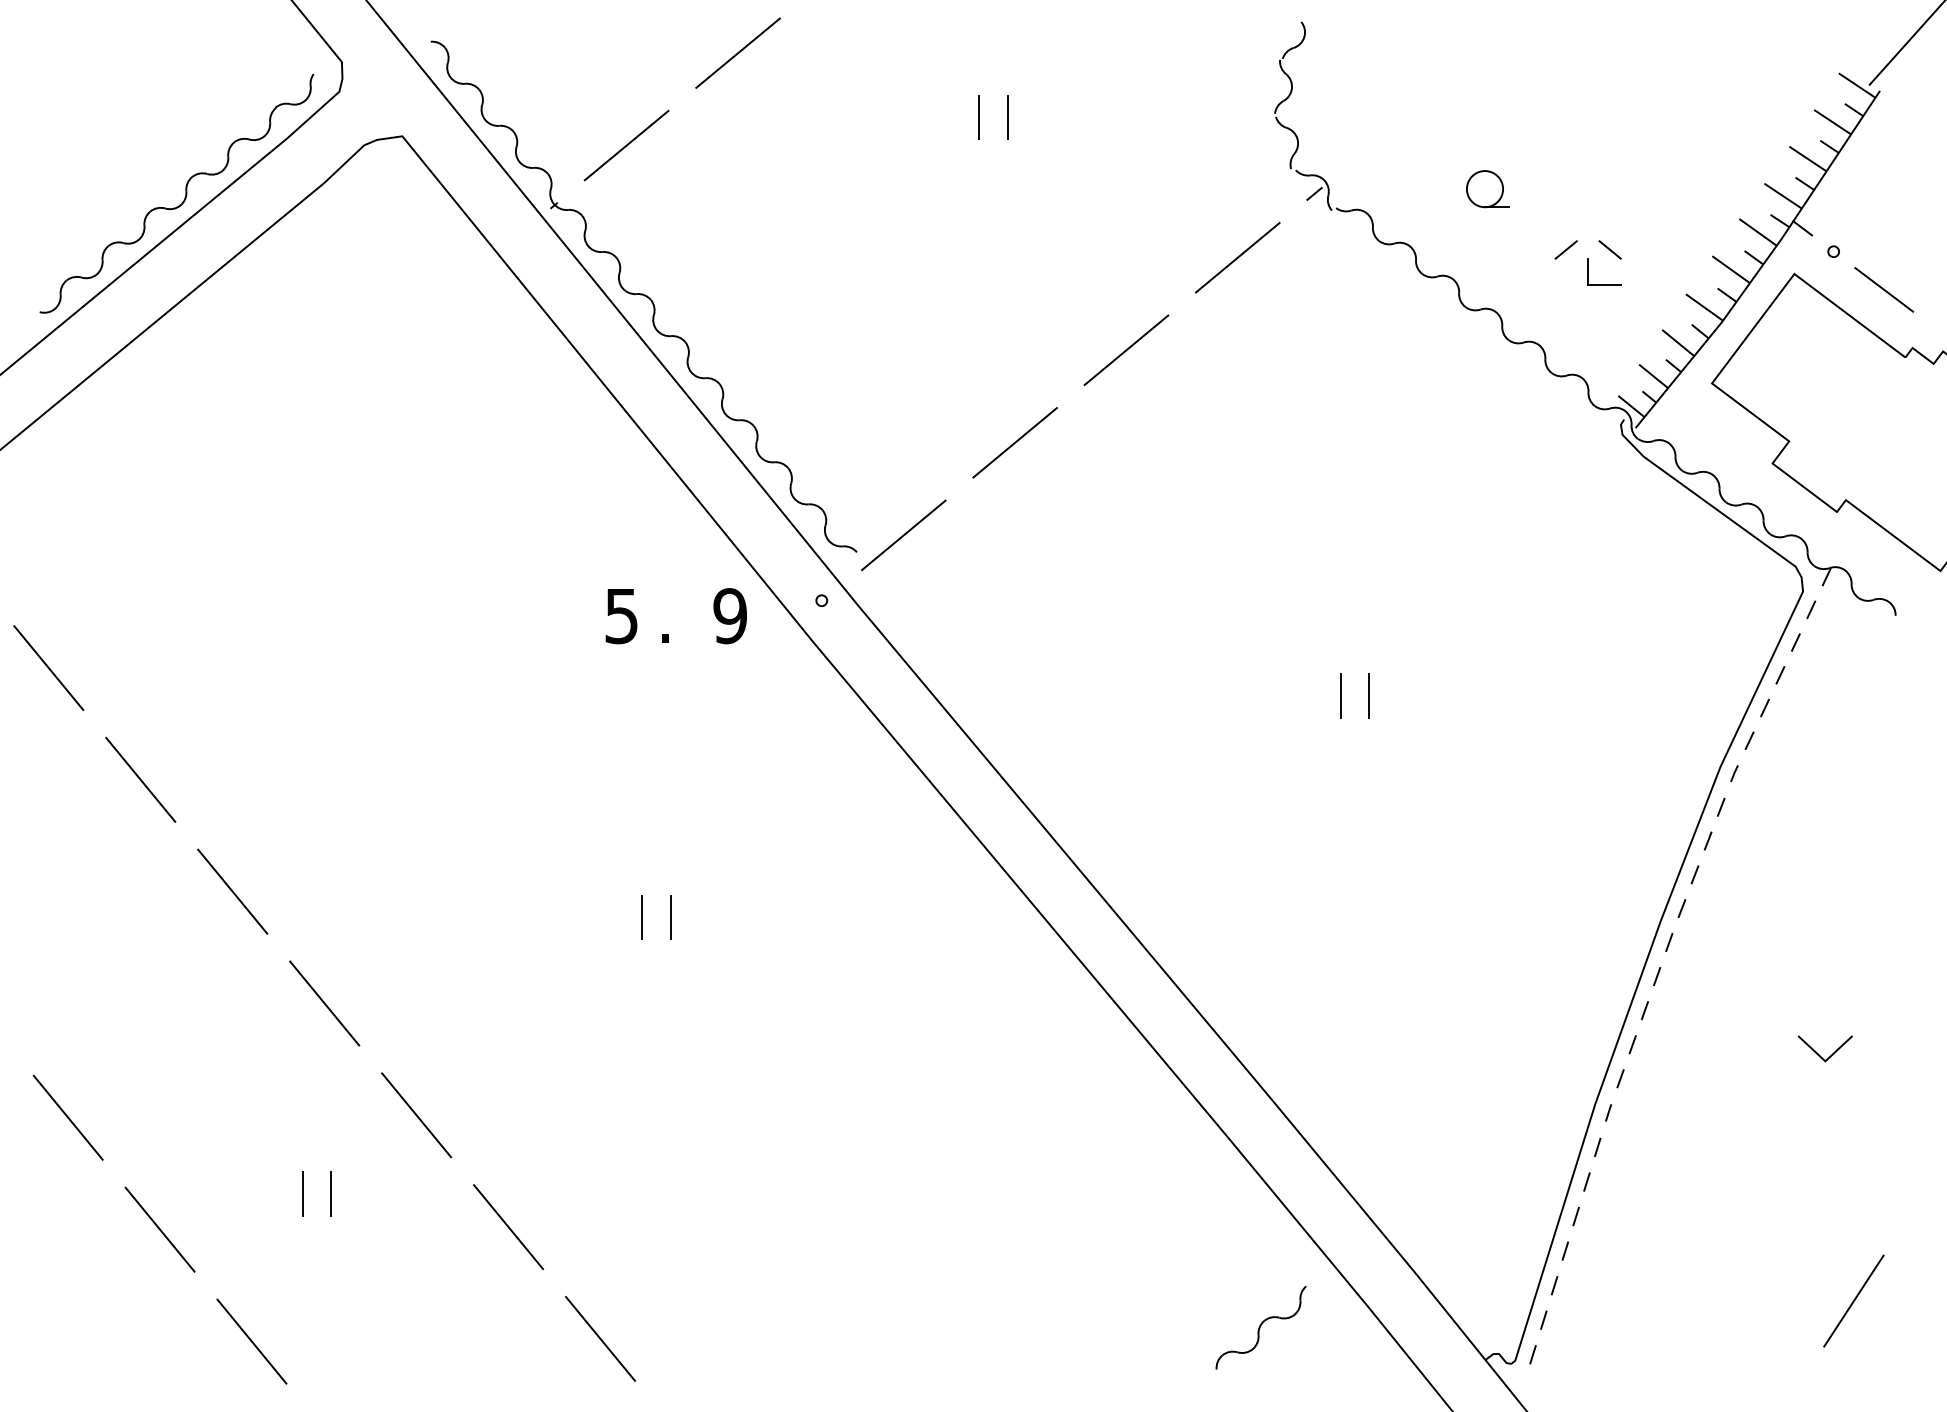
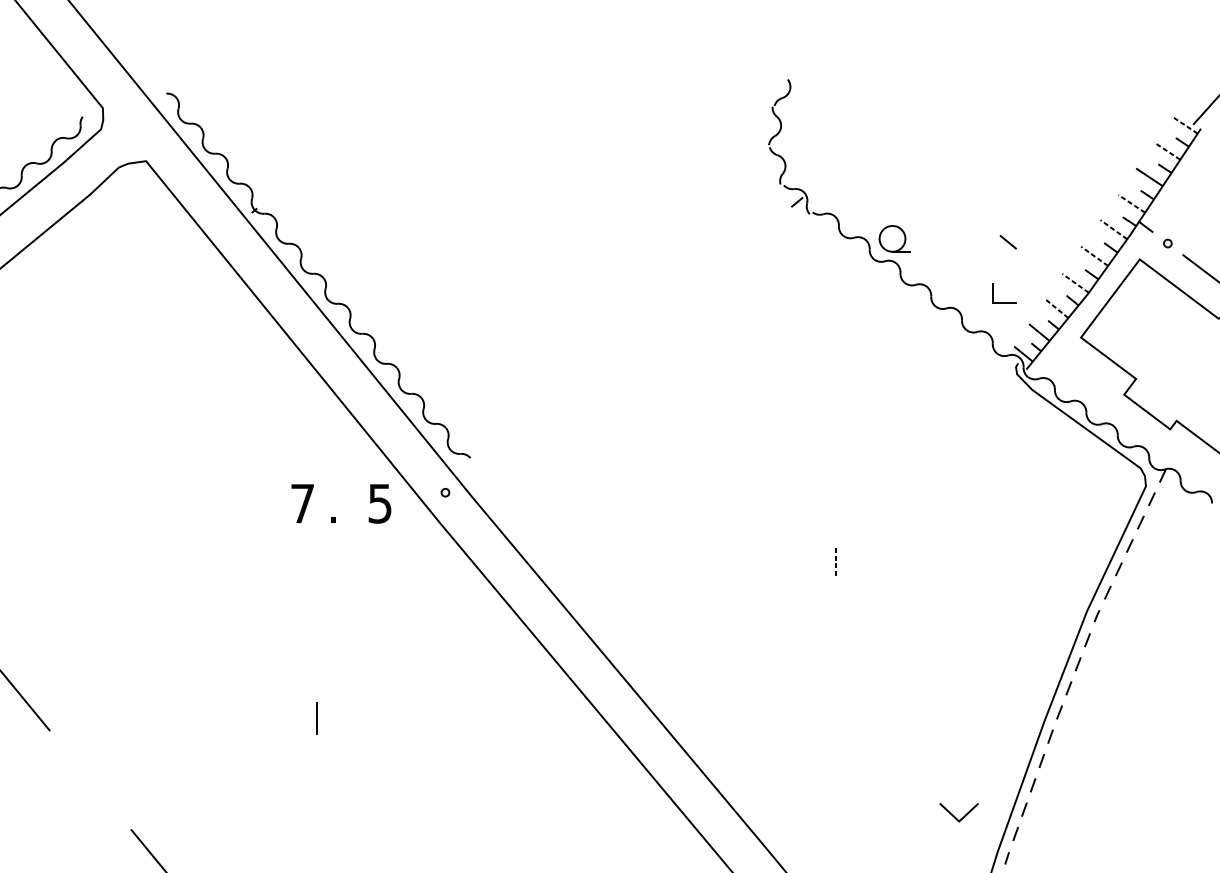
line: (737, 52) -> (385, 101), removed
line: (1856, 85) -> (1184, 124), solid -> dashed
line: (978, 117) -> (557, 147), removed
line: (1007, 117) -> (578, 147), removed
line: (1832, 121) -> (1167, 150), solid -> dashed
line: (626, 145) -> (306, 167), removed
part: (1487, 189) -> (894, 239), moved
line: (1782, 195) -> (1131, 203), solid -> dashed
line: (1758, 232) -> (1114, 229), solid -> dashed
line: (1565, 249) -> (976, 241), removed
line: (1237, 257) -> (742, 247), removed
line: (1730, 269) -> (1094, 256), solid -> dashed
part: (1604, 284) -> (1004, 302), moved
line: (1704, 307) -> (1075, 283), solid -> dashed
line: (1678, 342) -> (1057, 308), solid -> dashed
line: (1126, 349) -> (663, 313), removed
line: (1014, 442) -> (583, 379), removed
line: (903, 535) -> (503, 446), removed
text: (621, 616) -> (302, 503), 5 -> 7
text: (729, 616) -> (379, 503), 9 -> 5
line: (1340, 695) -> (815, 560), removed
line: (1369, 696) -> (836, 561), solid -> dashed
line: (671, 917) -> (338, 718), removed
line: (324, 1003) -> (90, 780), removed
line: (1818, 1053) -> (954, 815), moved

